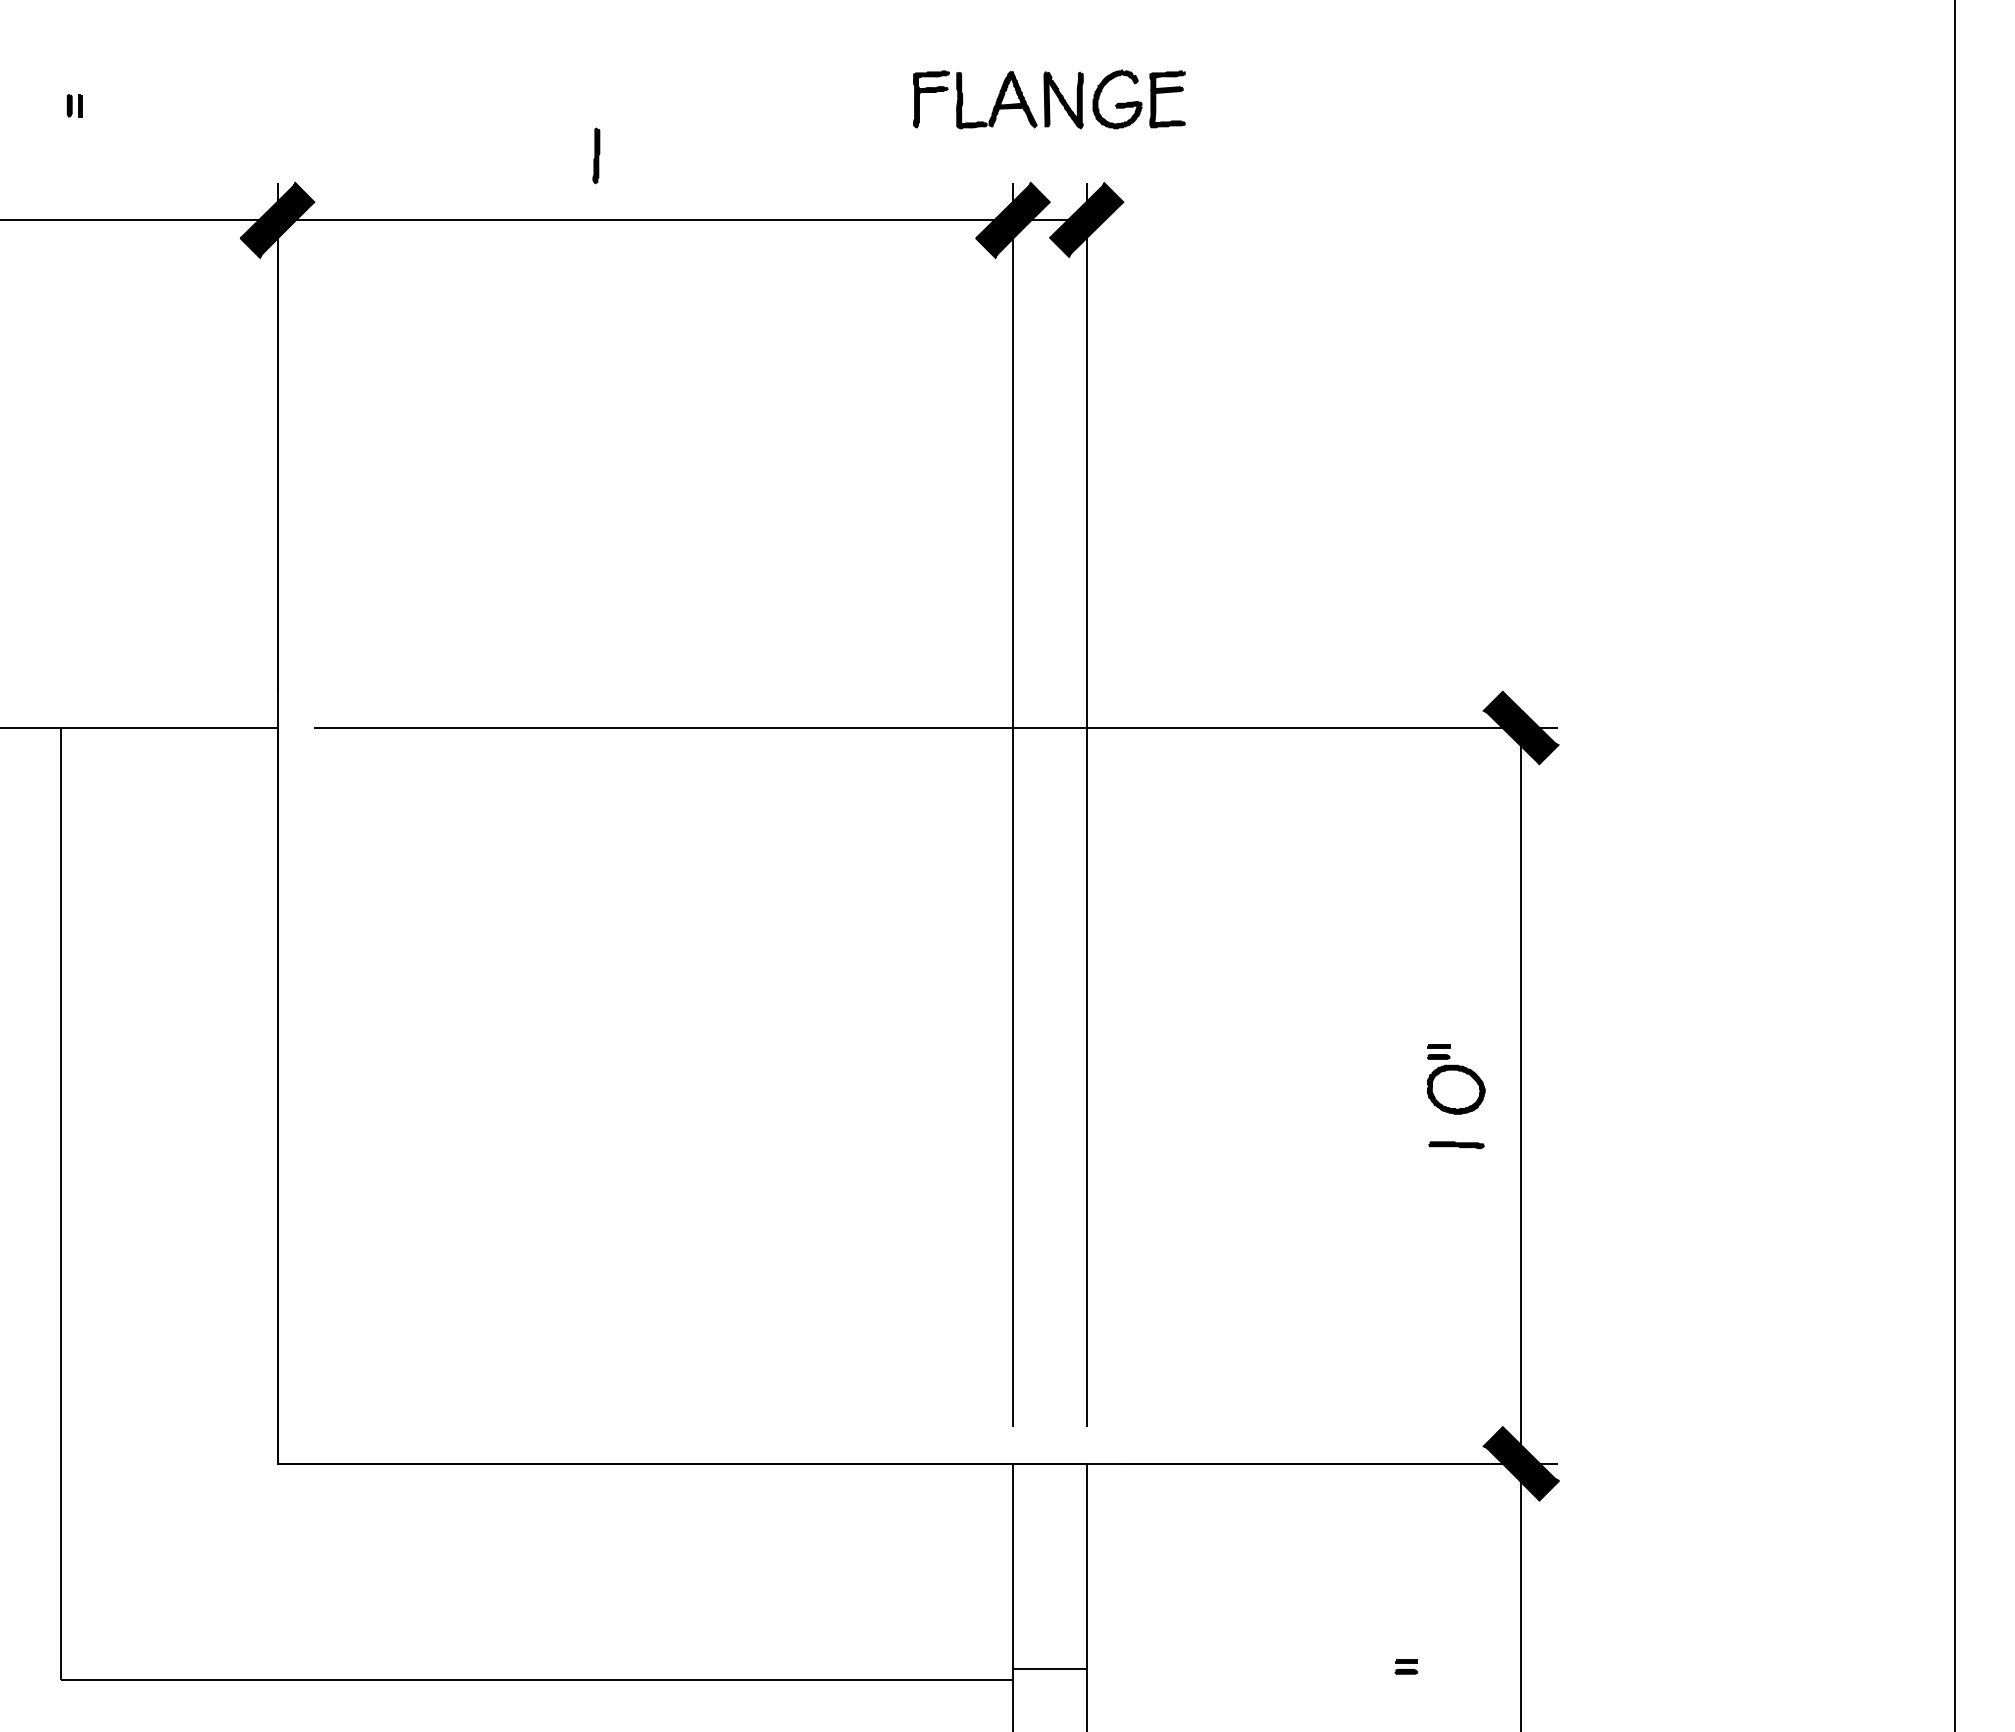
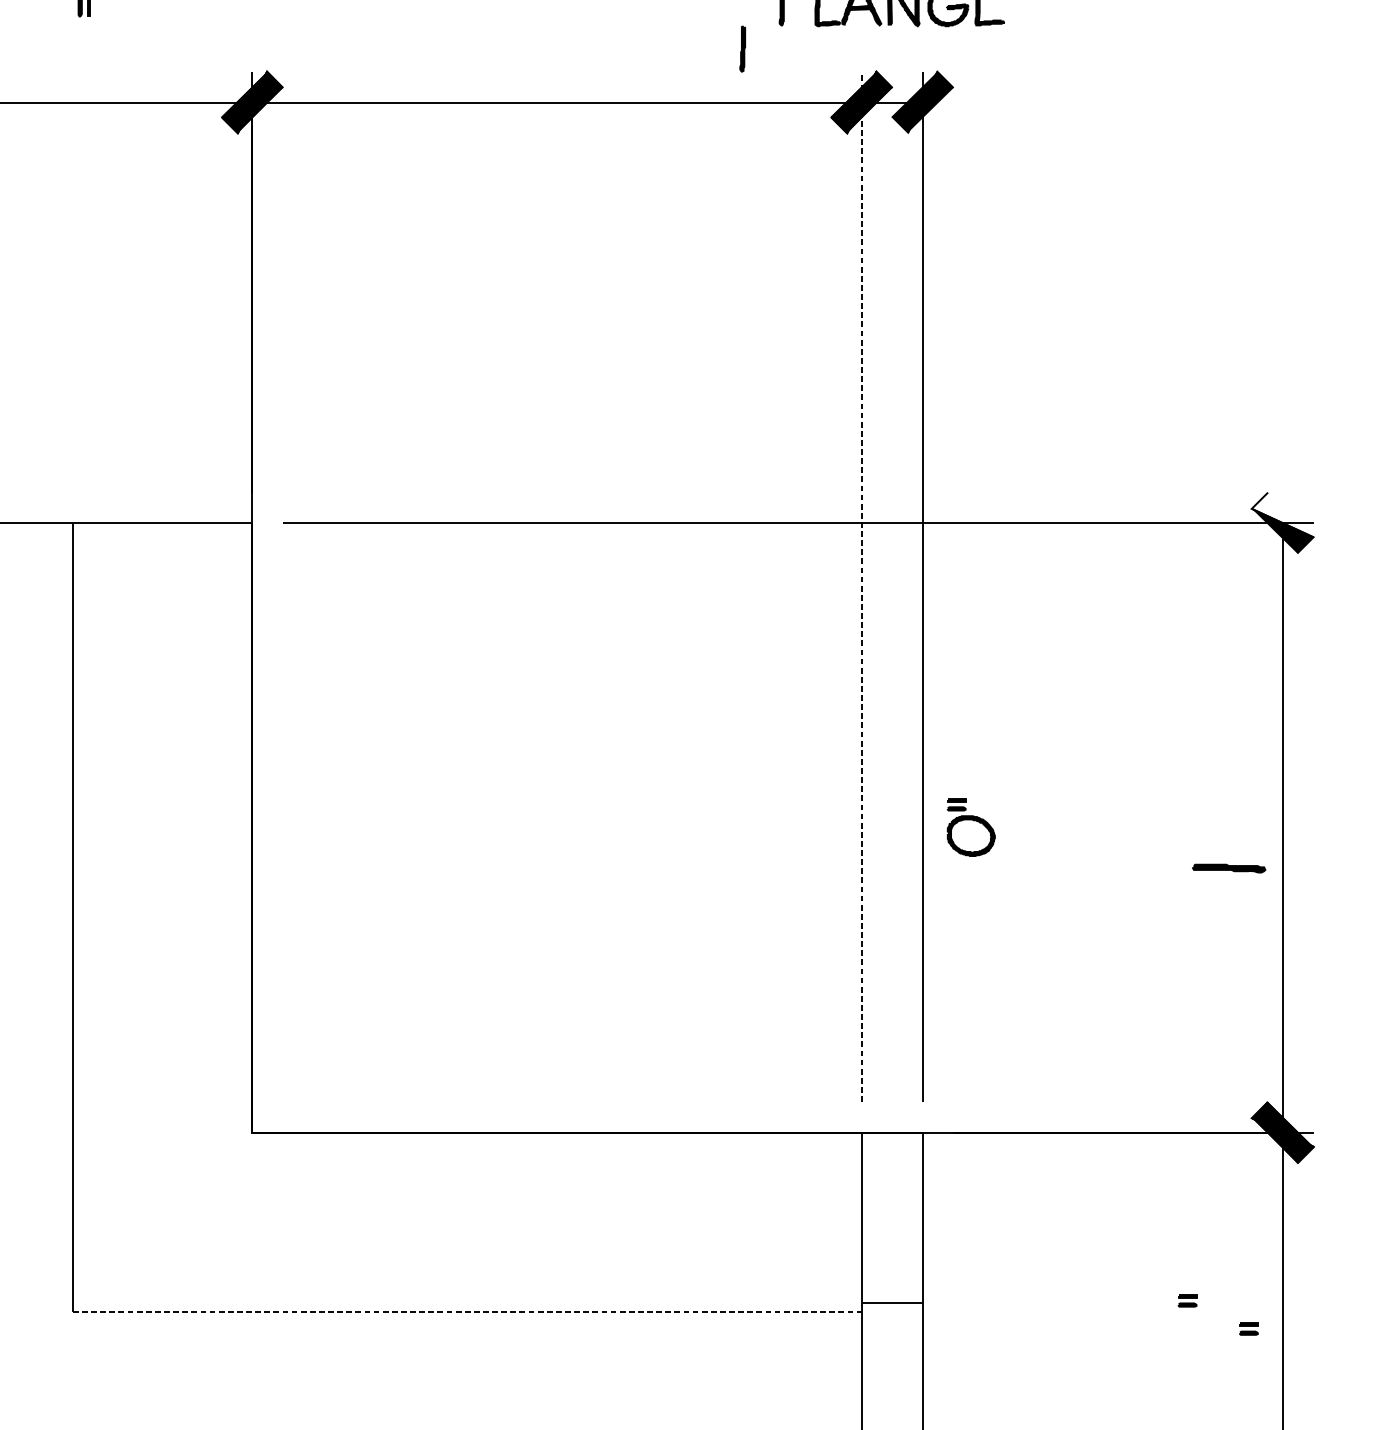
part: (596, 155) -> (742, 48), moved
fill: (1520, 718) -> (1282, 515), removed
line: (1013, 804) -> (862, 586), solid -> dashed
part: (1456, 1079) -> (971, 827), moved
part: (1456, 1145) -> (1229, 868), size x1.6
line: (537, 1679) -> (467, 1311), solid -> dashed
part: (1480, 1700) -> (1249, 1328), added

